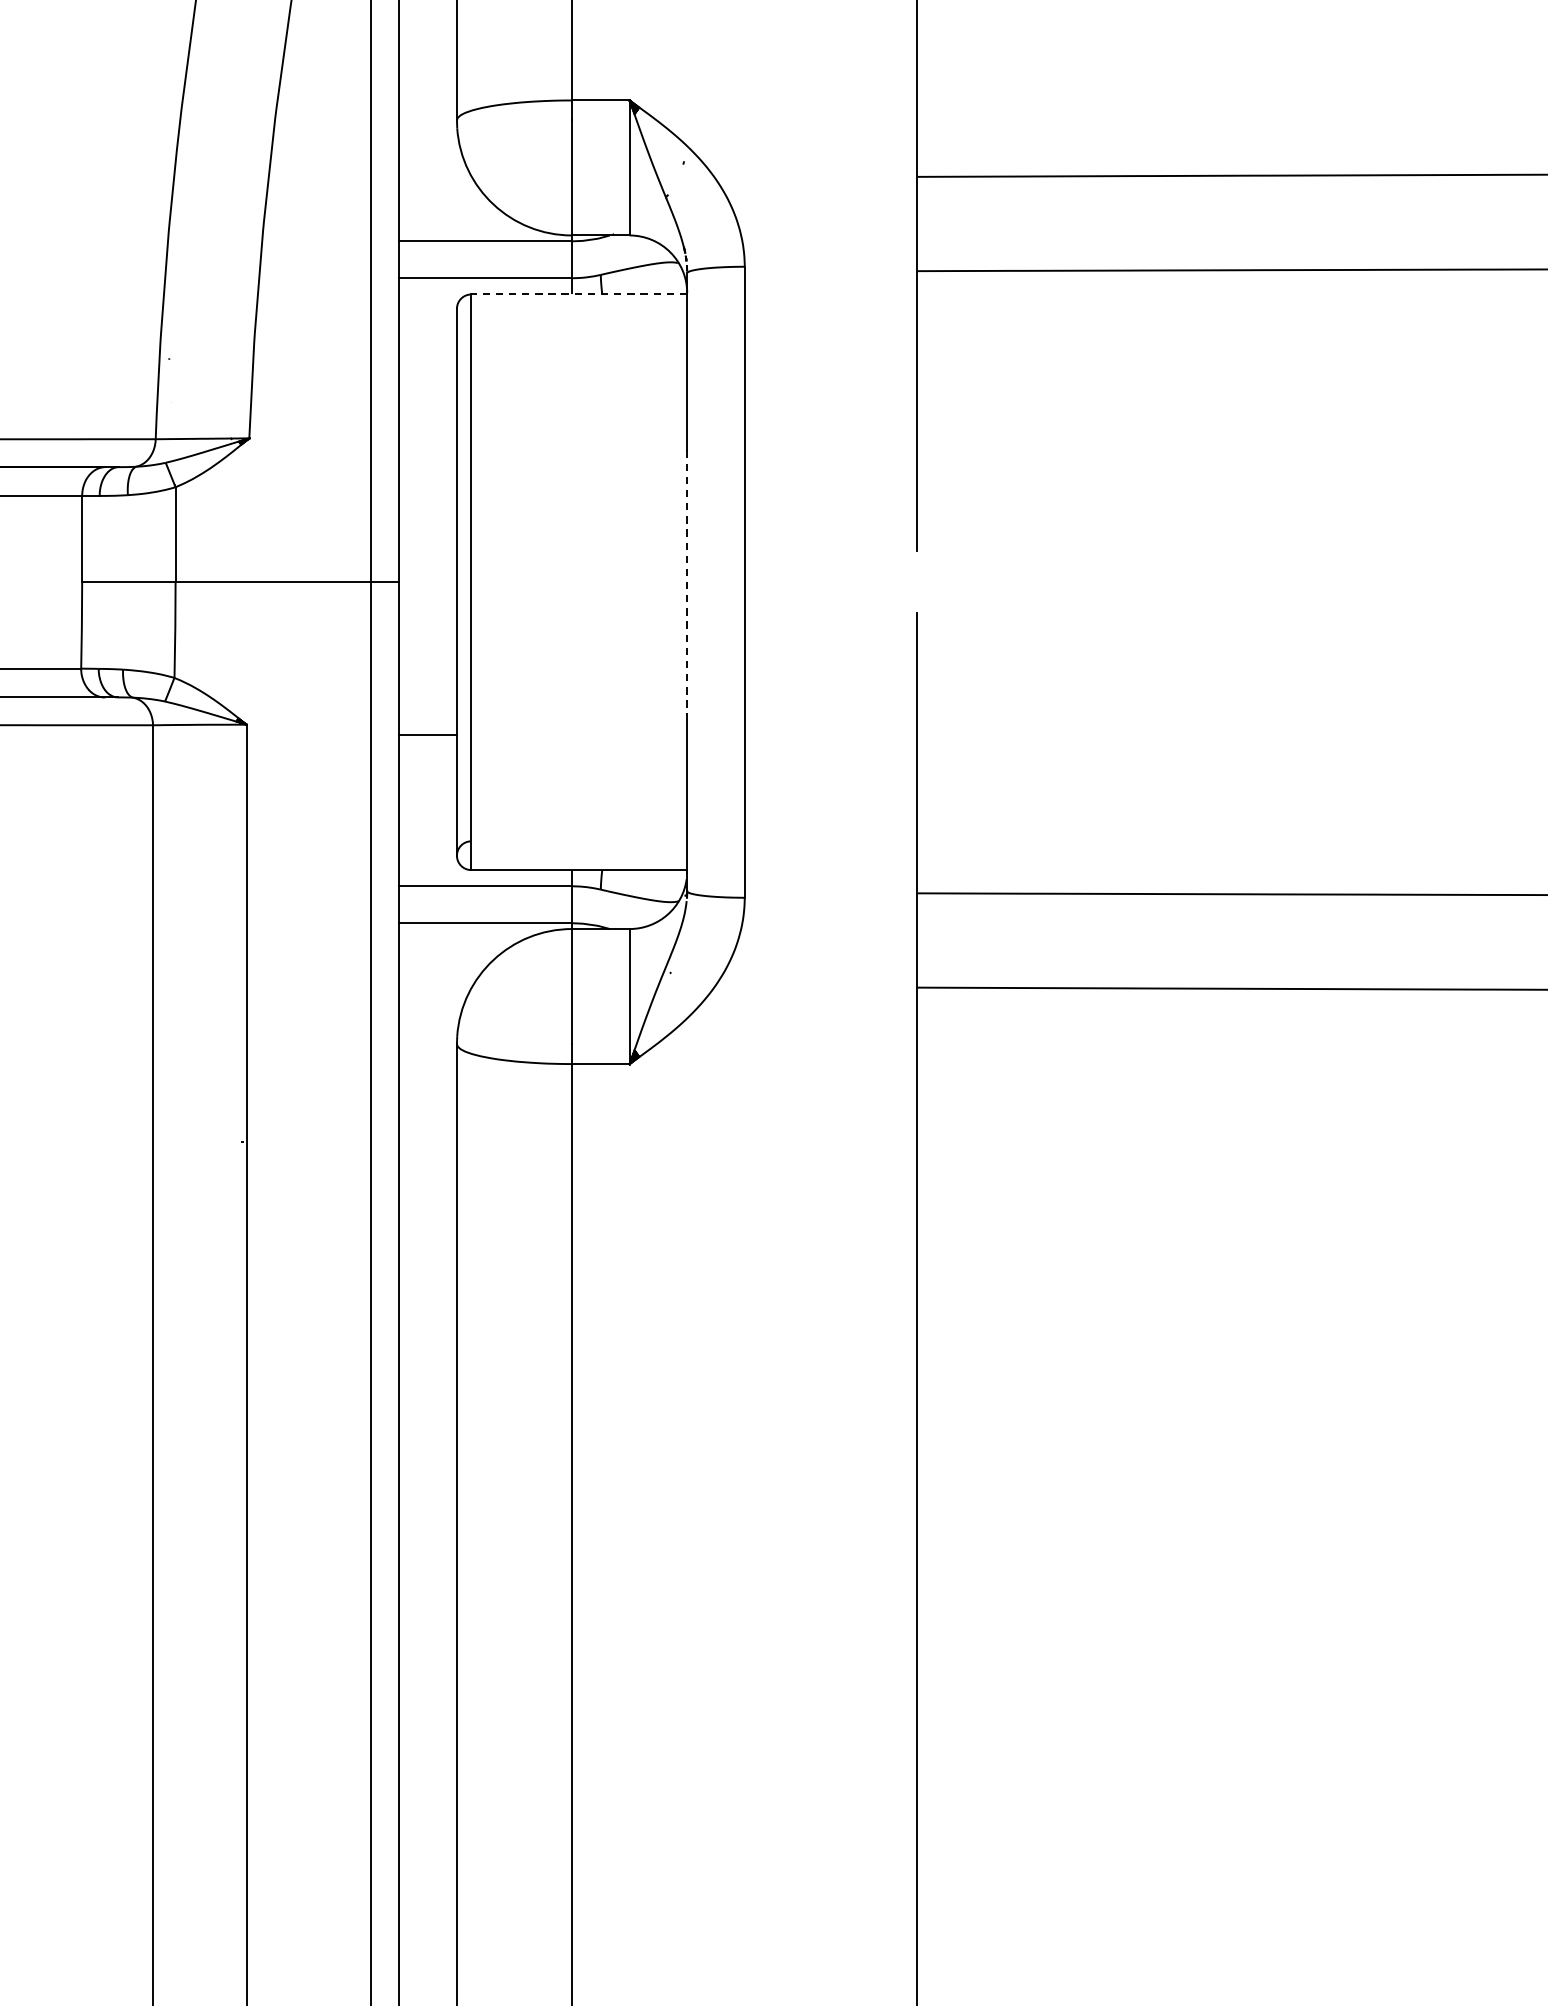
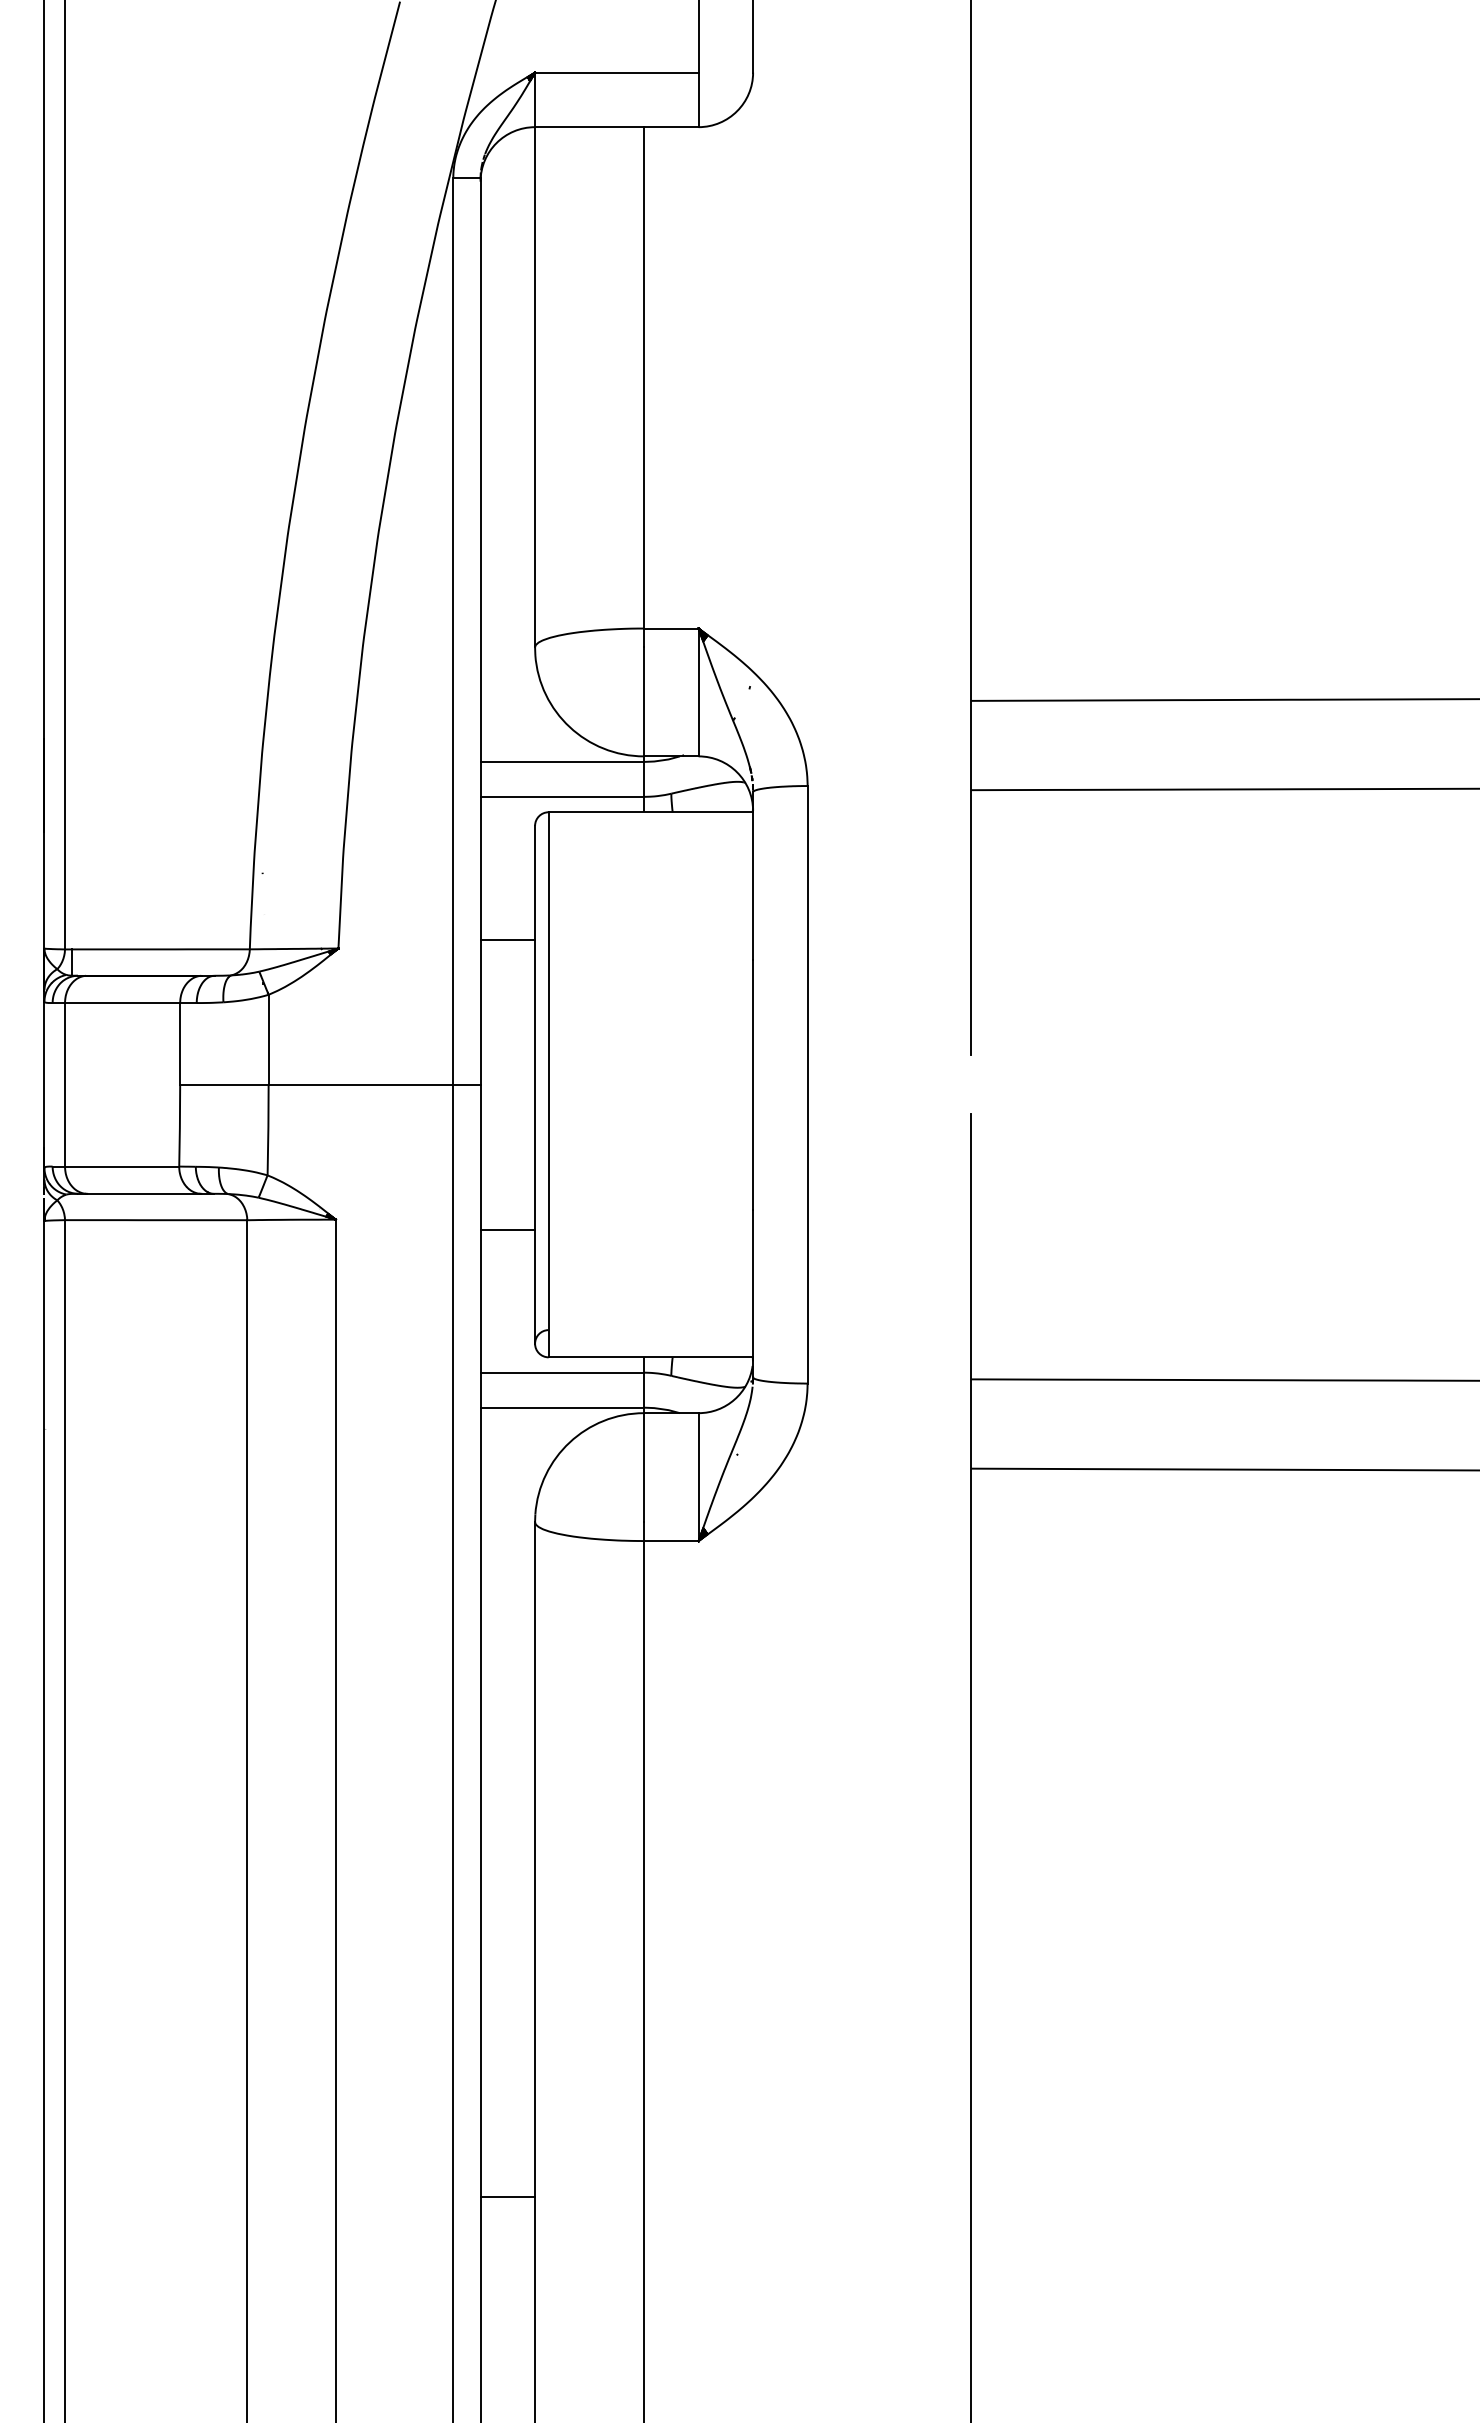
line: (578, 294) -> (650, 812), dashed -> solid
line: (427, 428) -> (507, 939), added
line: (687, 581) -> (753, 1084), dashed -> solid
line: (427, 1757) -> (507, 2197), added

